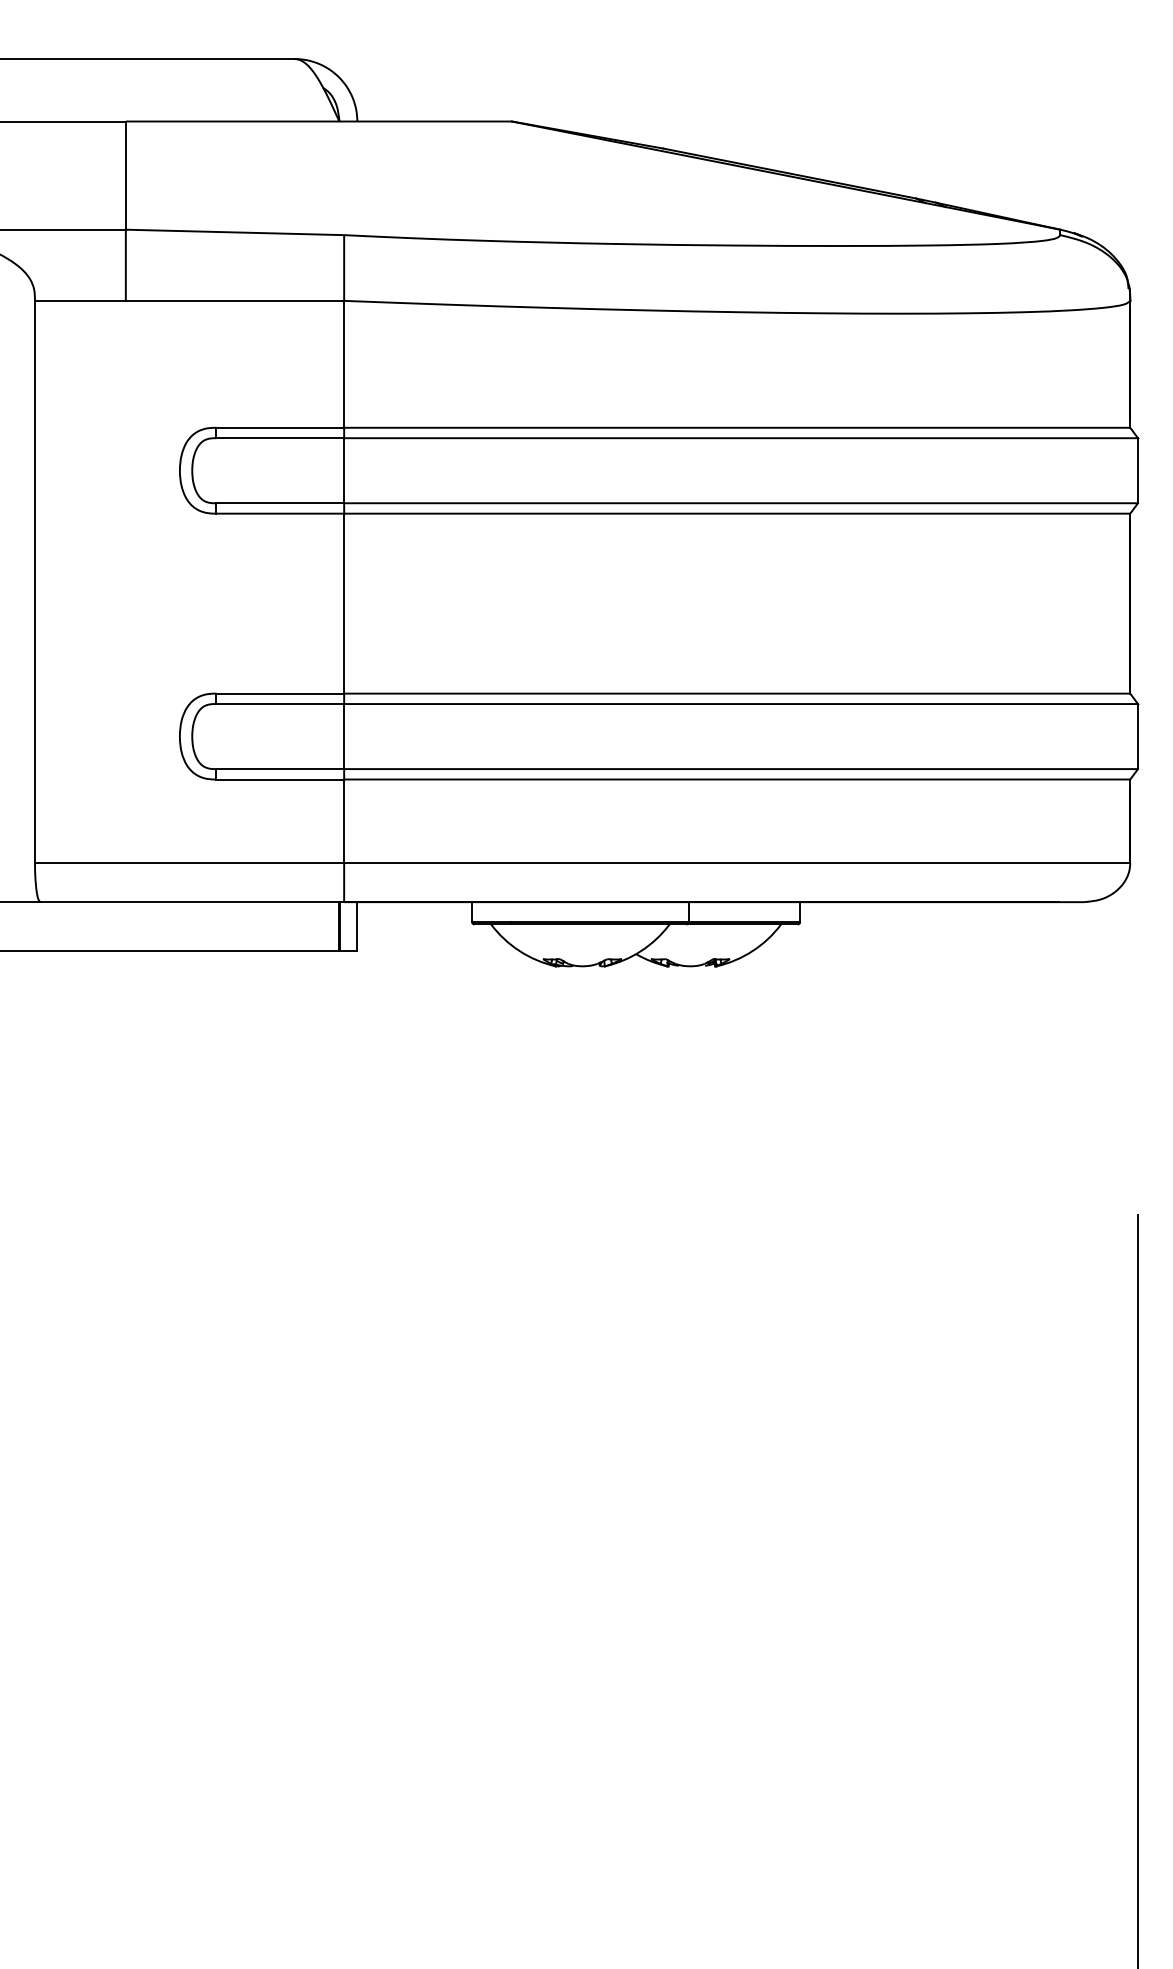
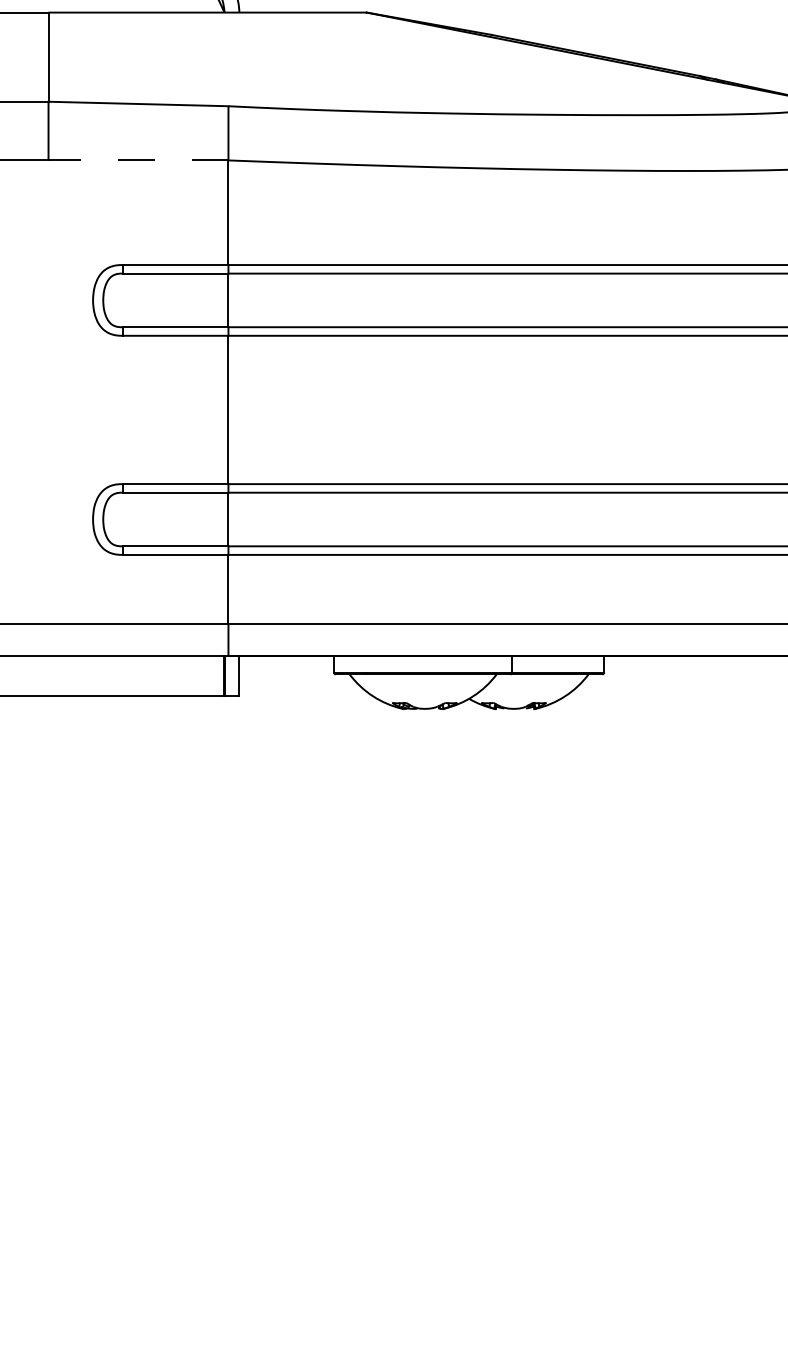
line: (234, 300) -> (138, 160), solid -> dashed

